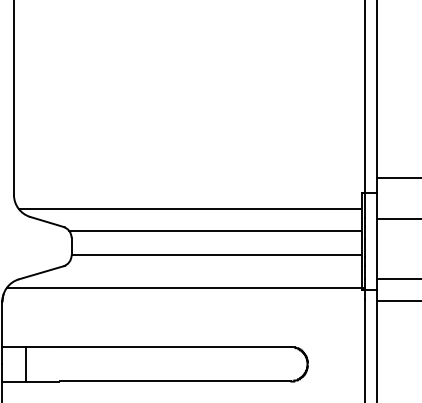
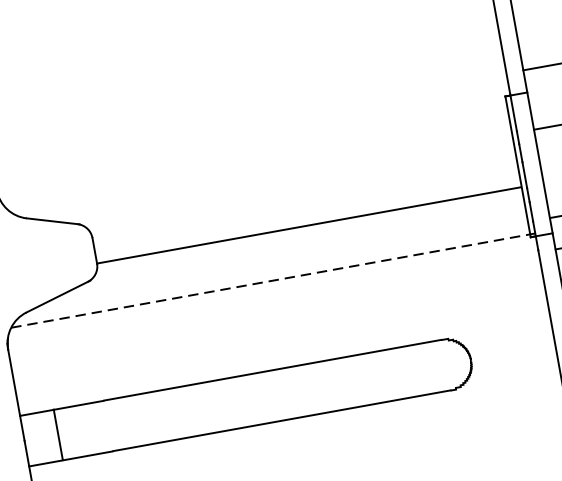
line: (189, 208) -> (257, 164), removed
line: (215, 231) -> (301, 190), removed
line: (186, 287) -> (273, 280), solid -> dashed

